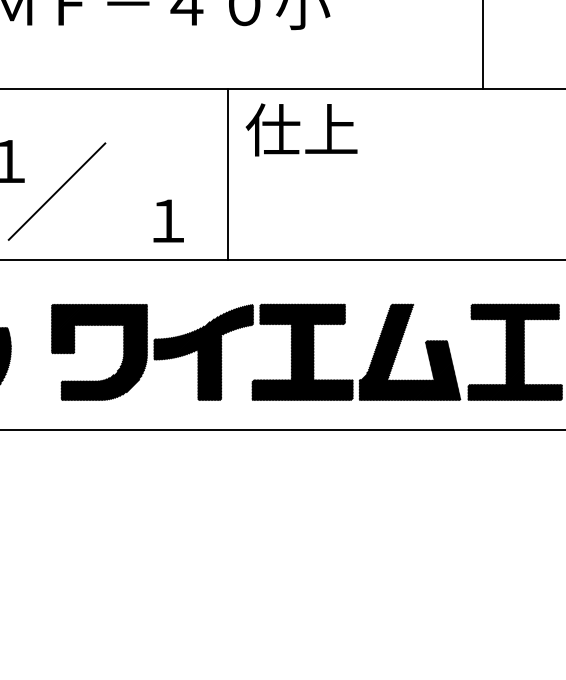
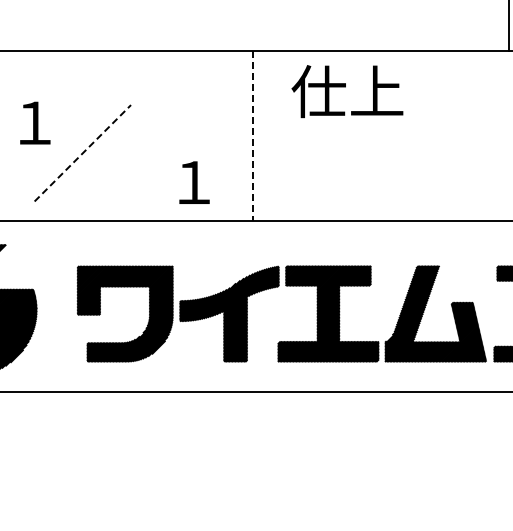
text: (301, 129) -> (347, 91), moved
line: (227, 175) -> (253, 137), solid -> dashed
line: (57, 191) -> (83, 153), solid -> dashed

